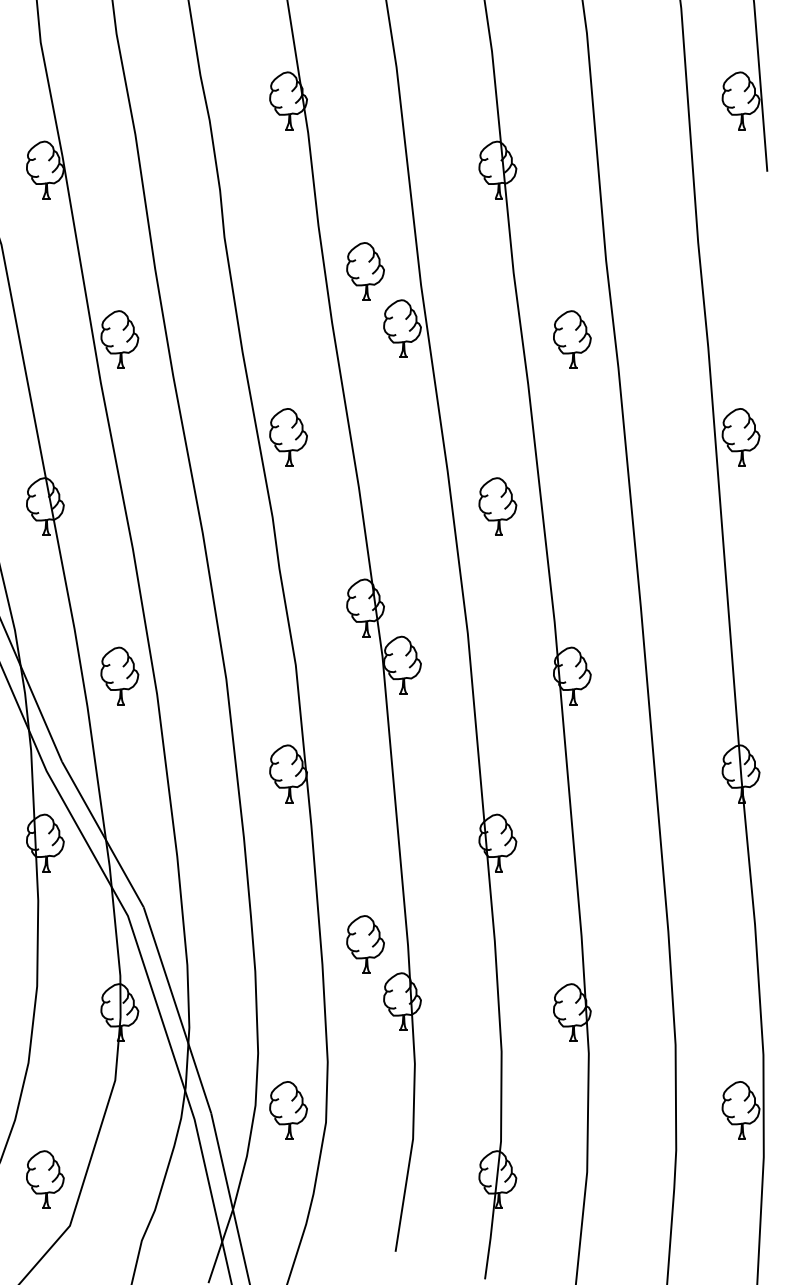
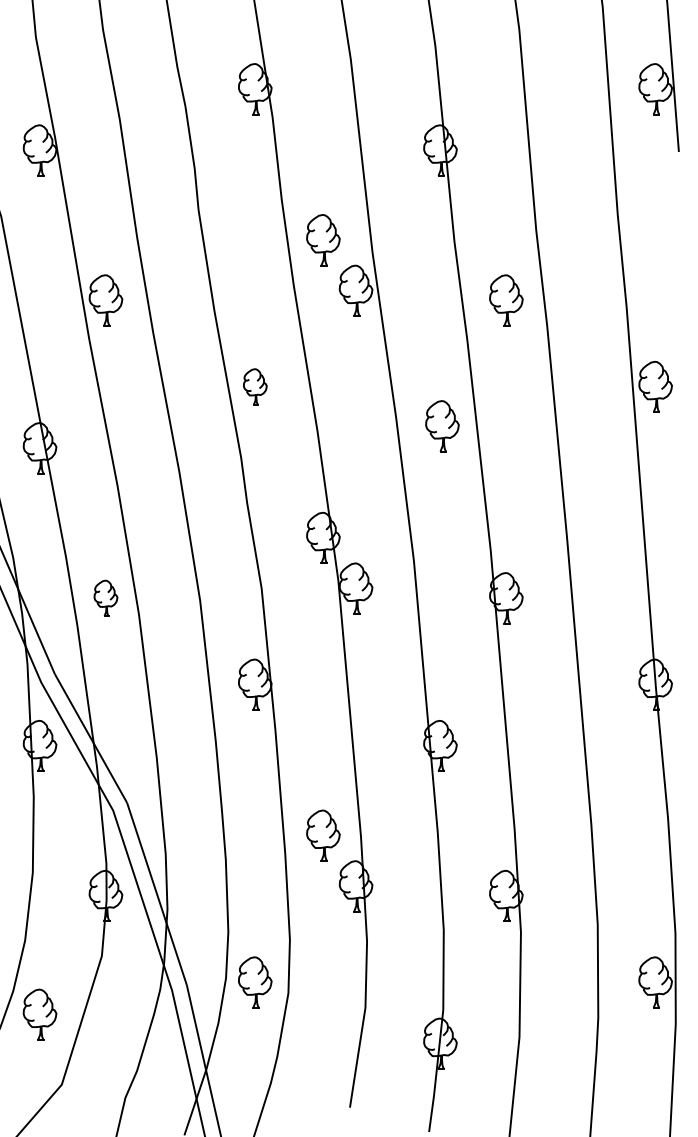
part: (288, 436) -> (255, 386), size x0.7
part: (497, 506) -> (442, 426), moved
part: (119, 676) -> (105, 598), size x0.7
part: (44, 1179) -> (39, 1014), moved

